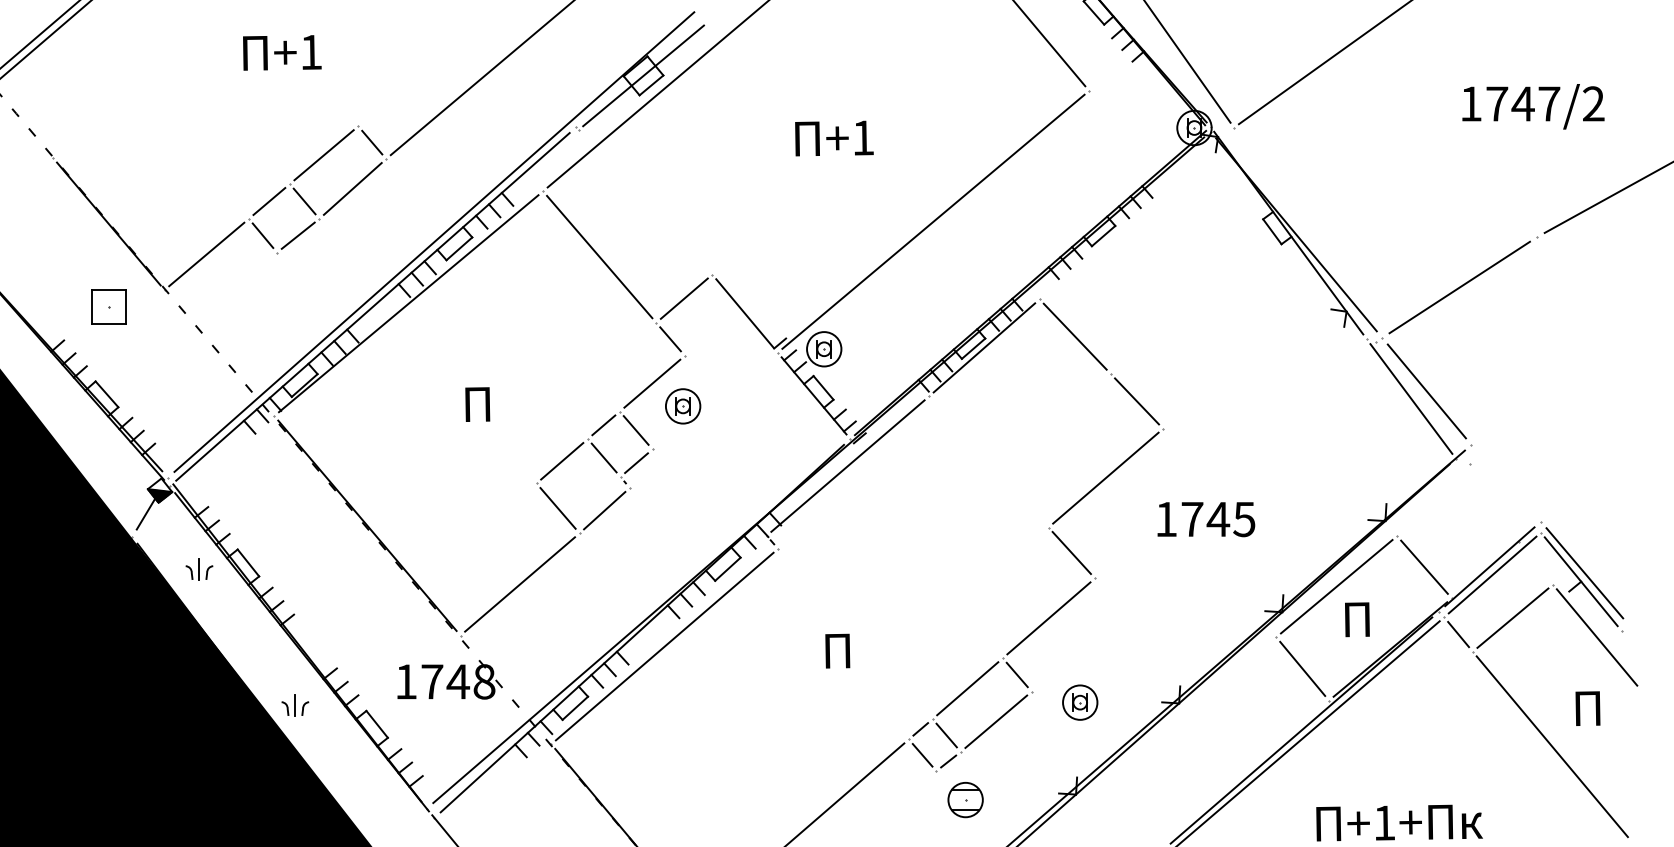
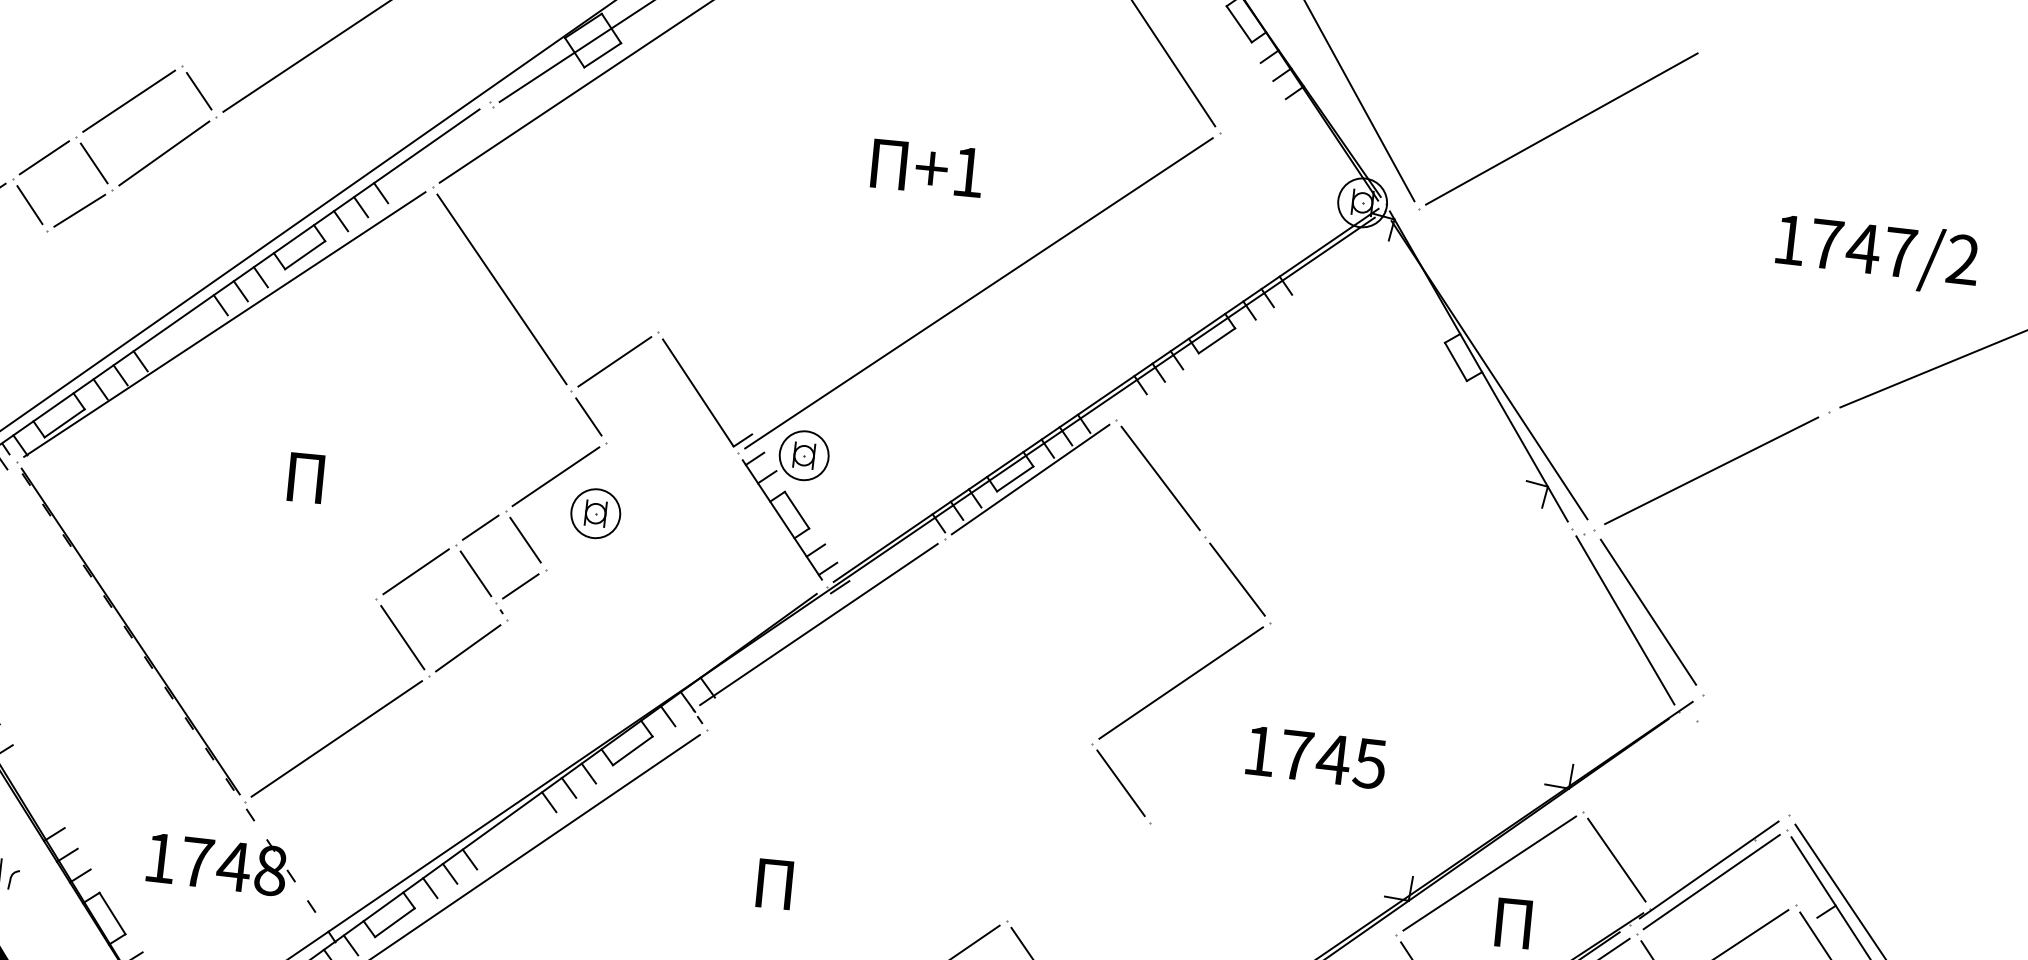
text: (1533, 106) -> (1877, 253), moved
text: (834, 138) -> (927, 168), moved
line: (1048, 618) -> (1077, 872), removed

